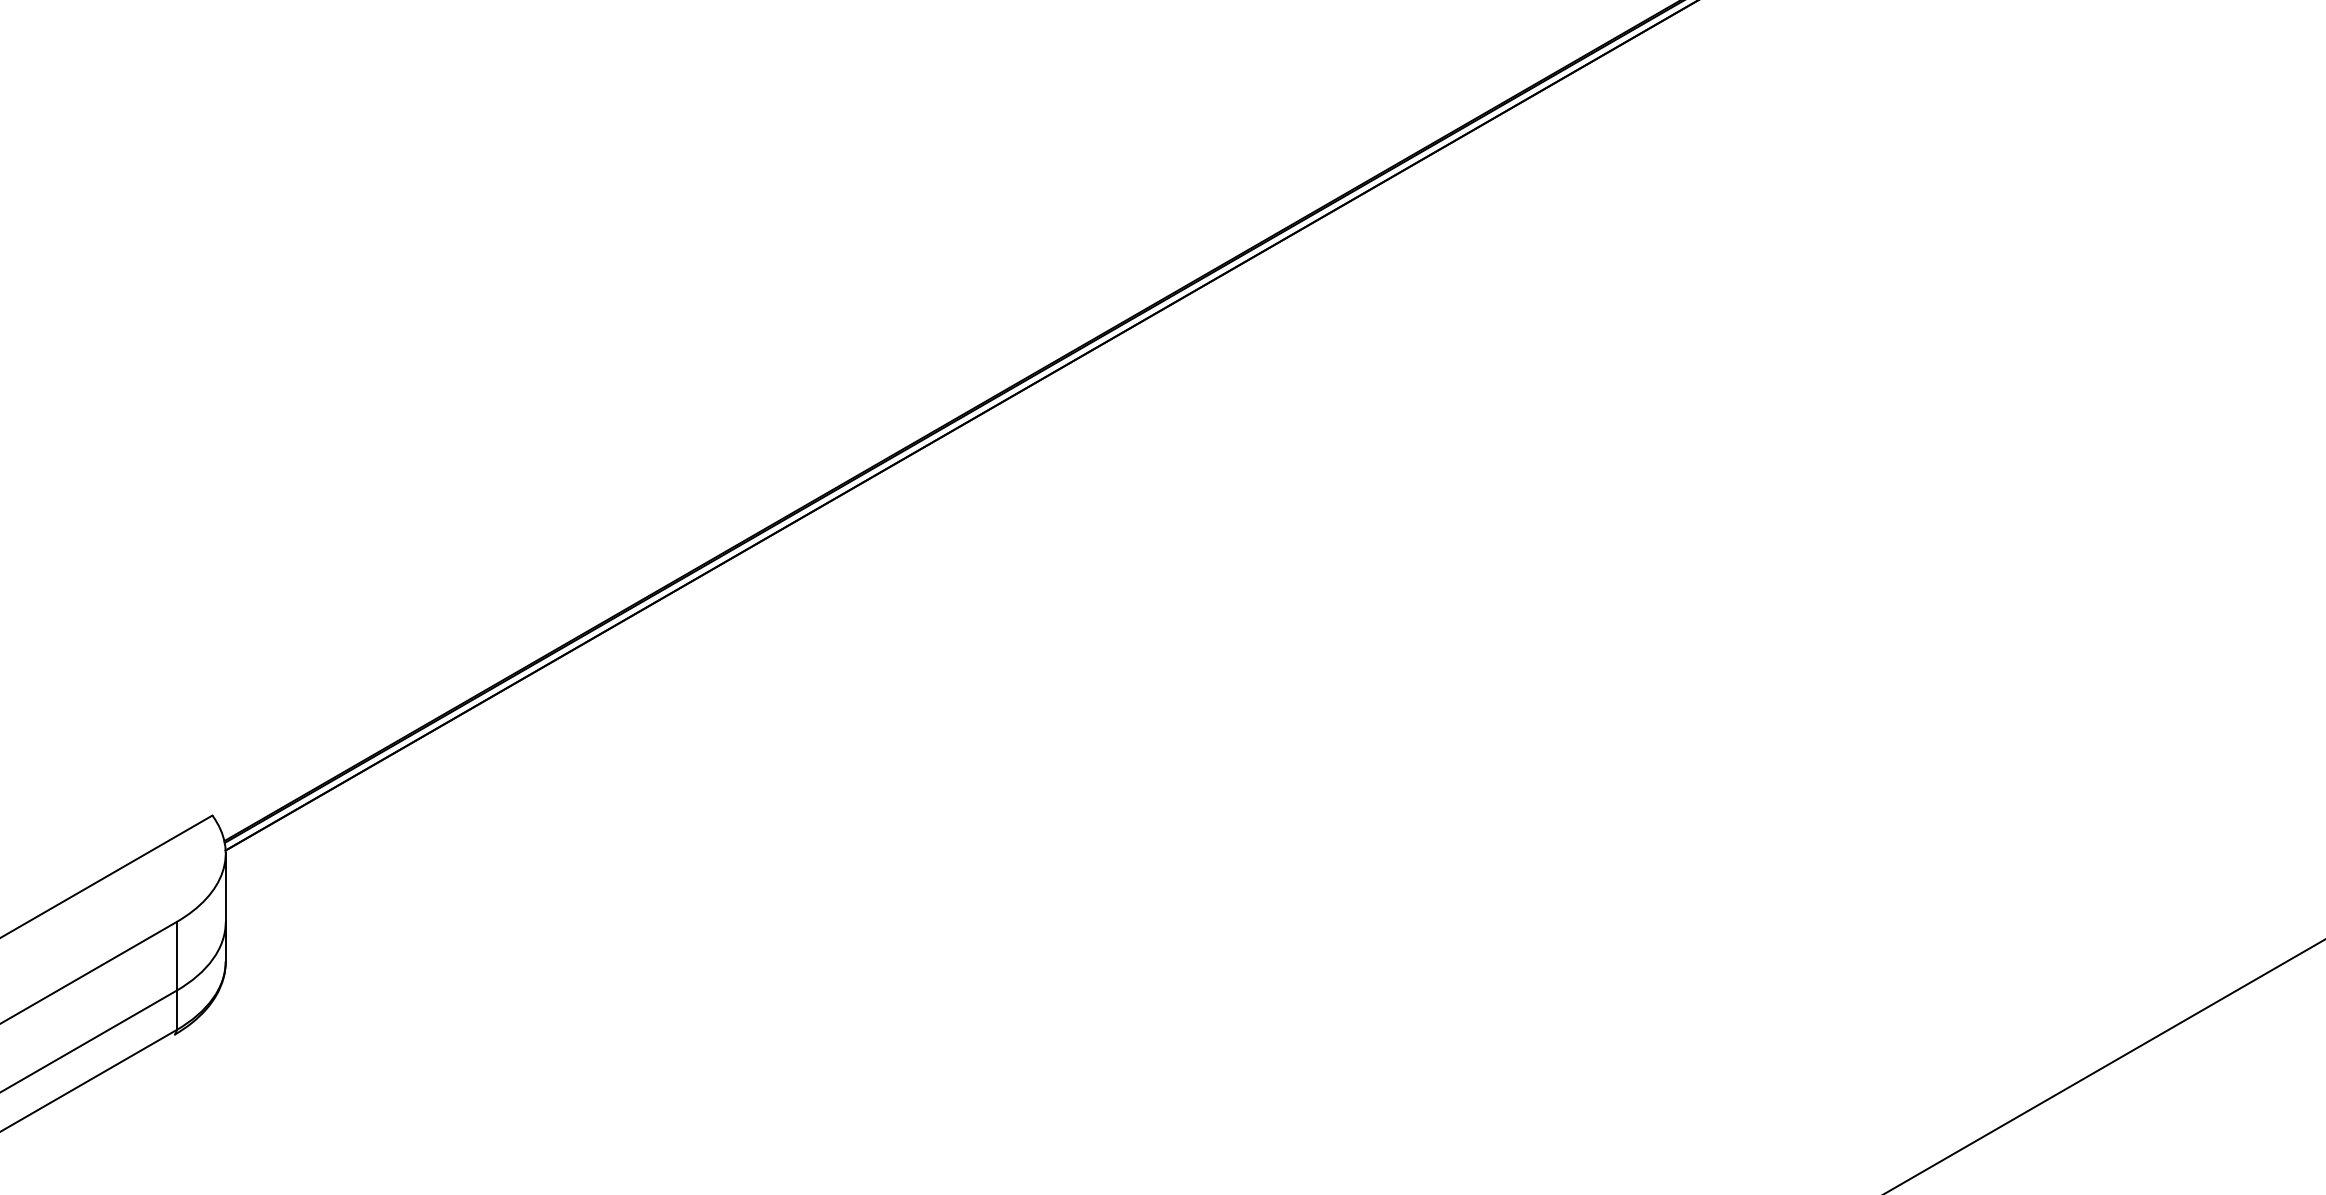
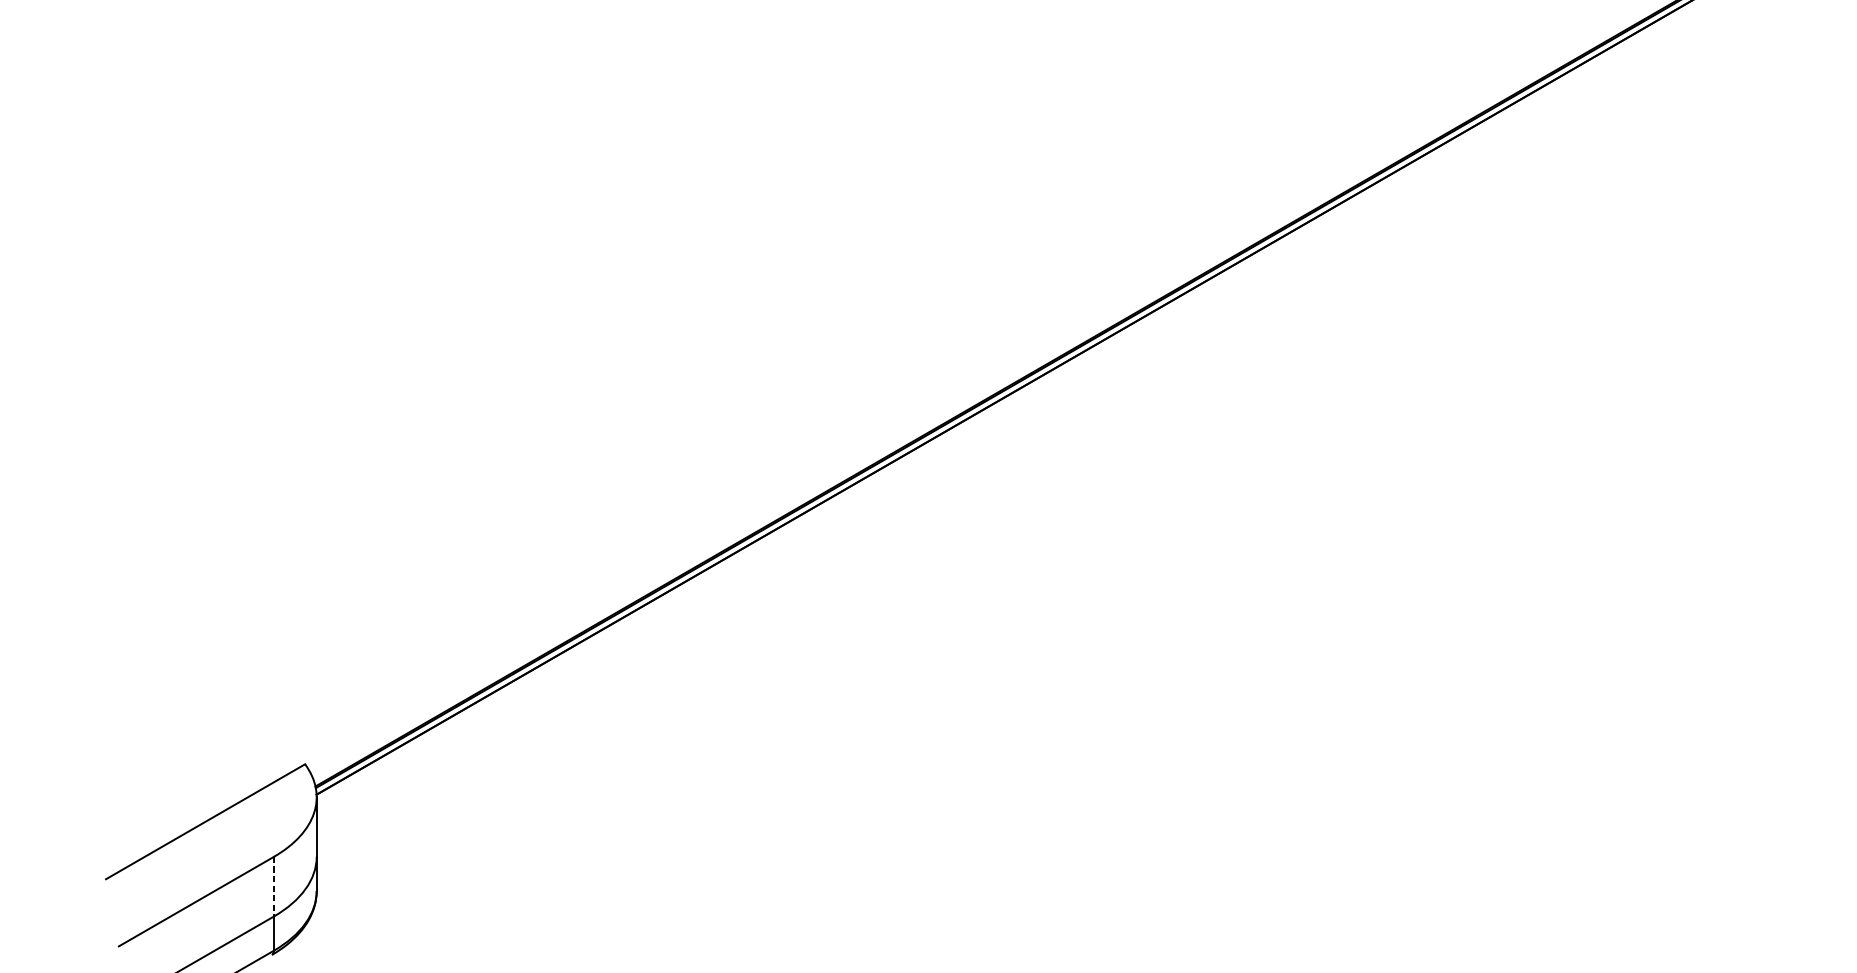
line: (176, 956) -> (273, 886), solid -> dashed

